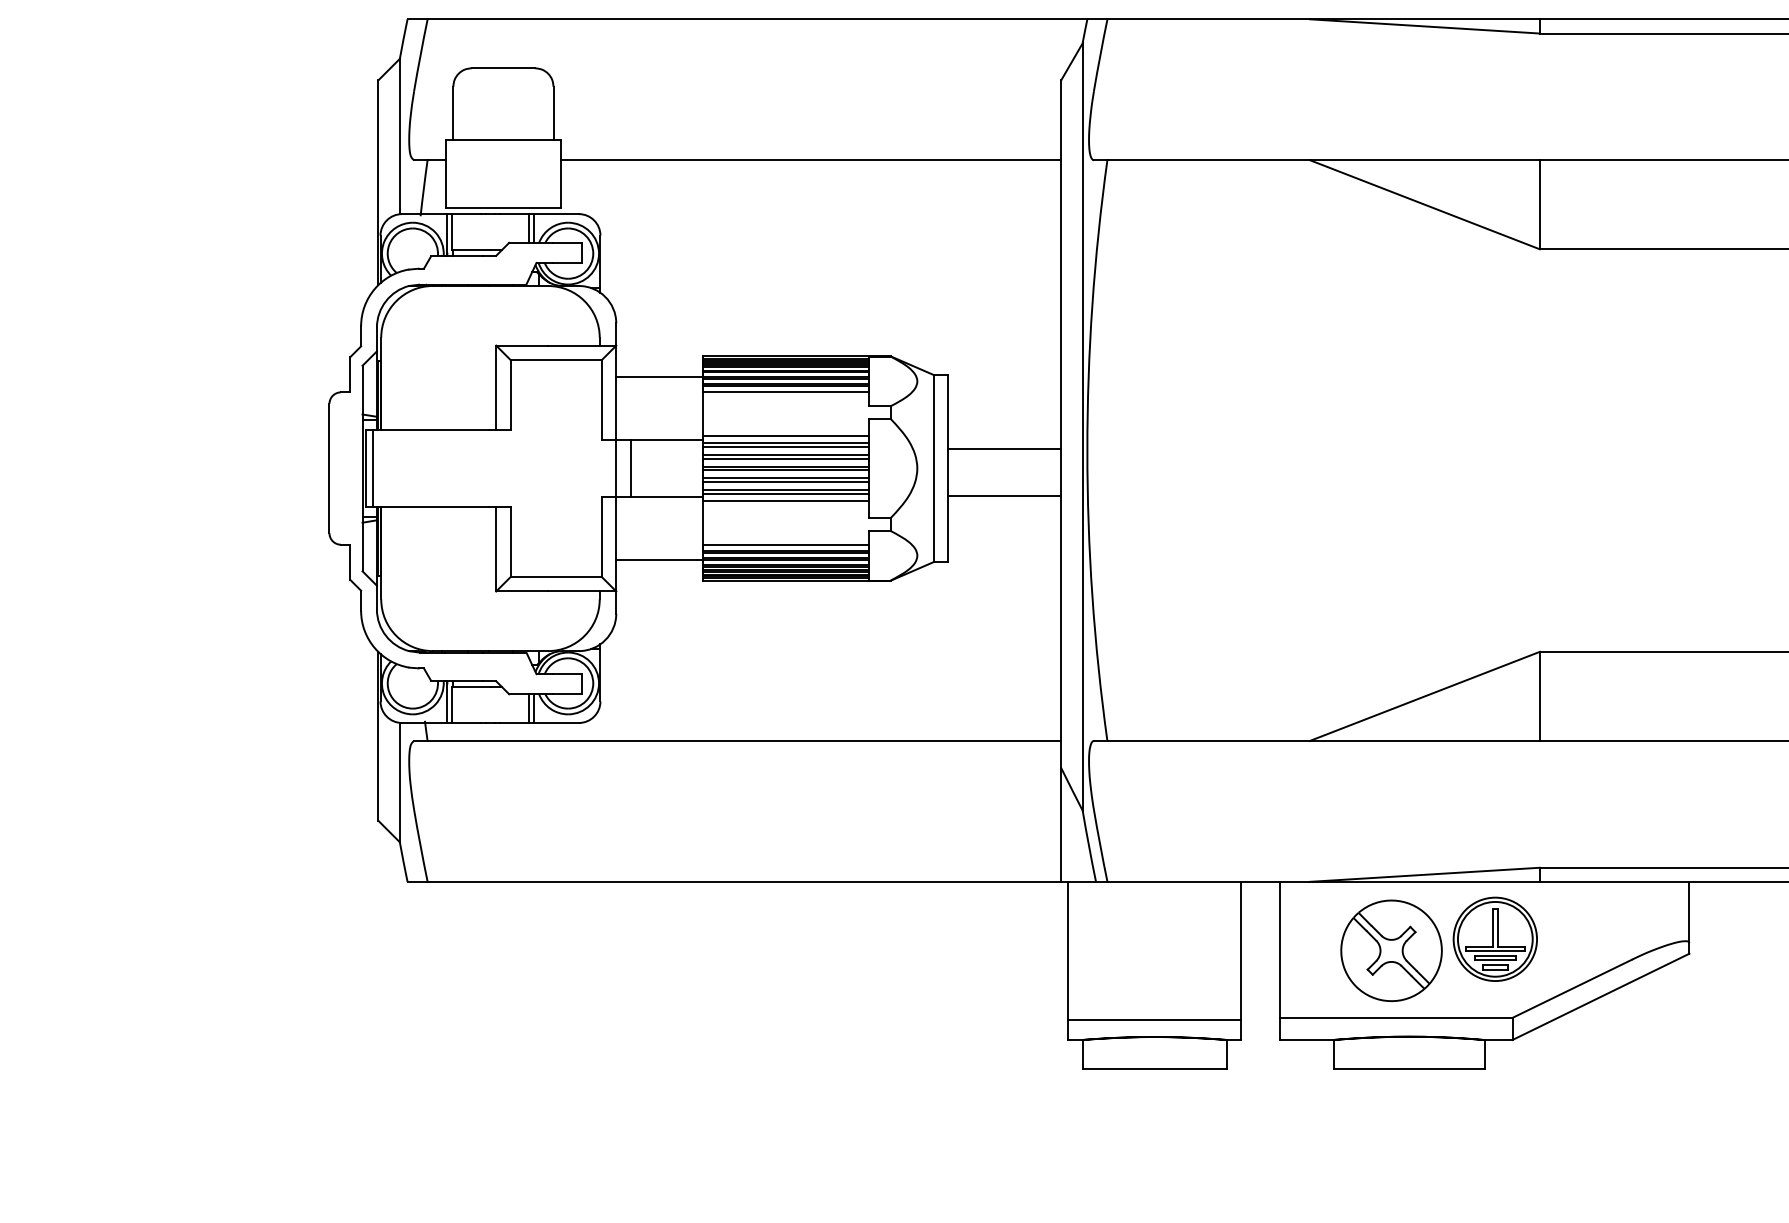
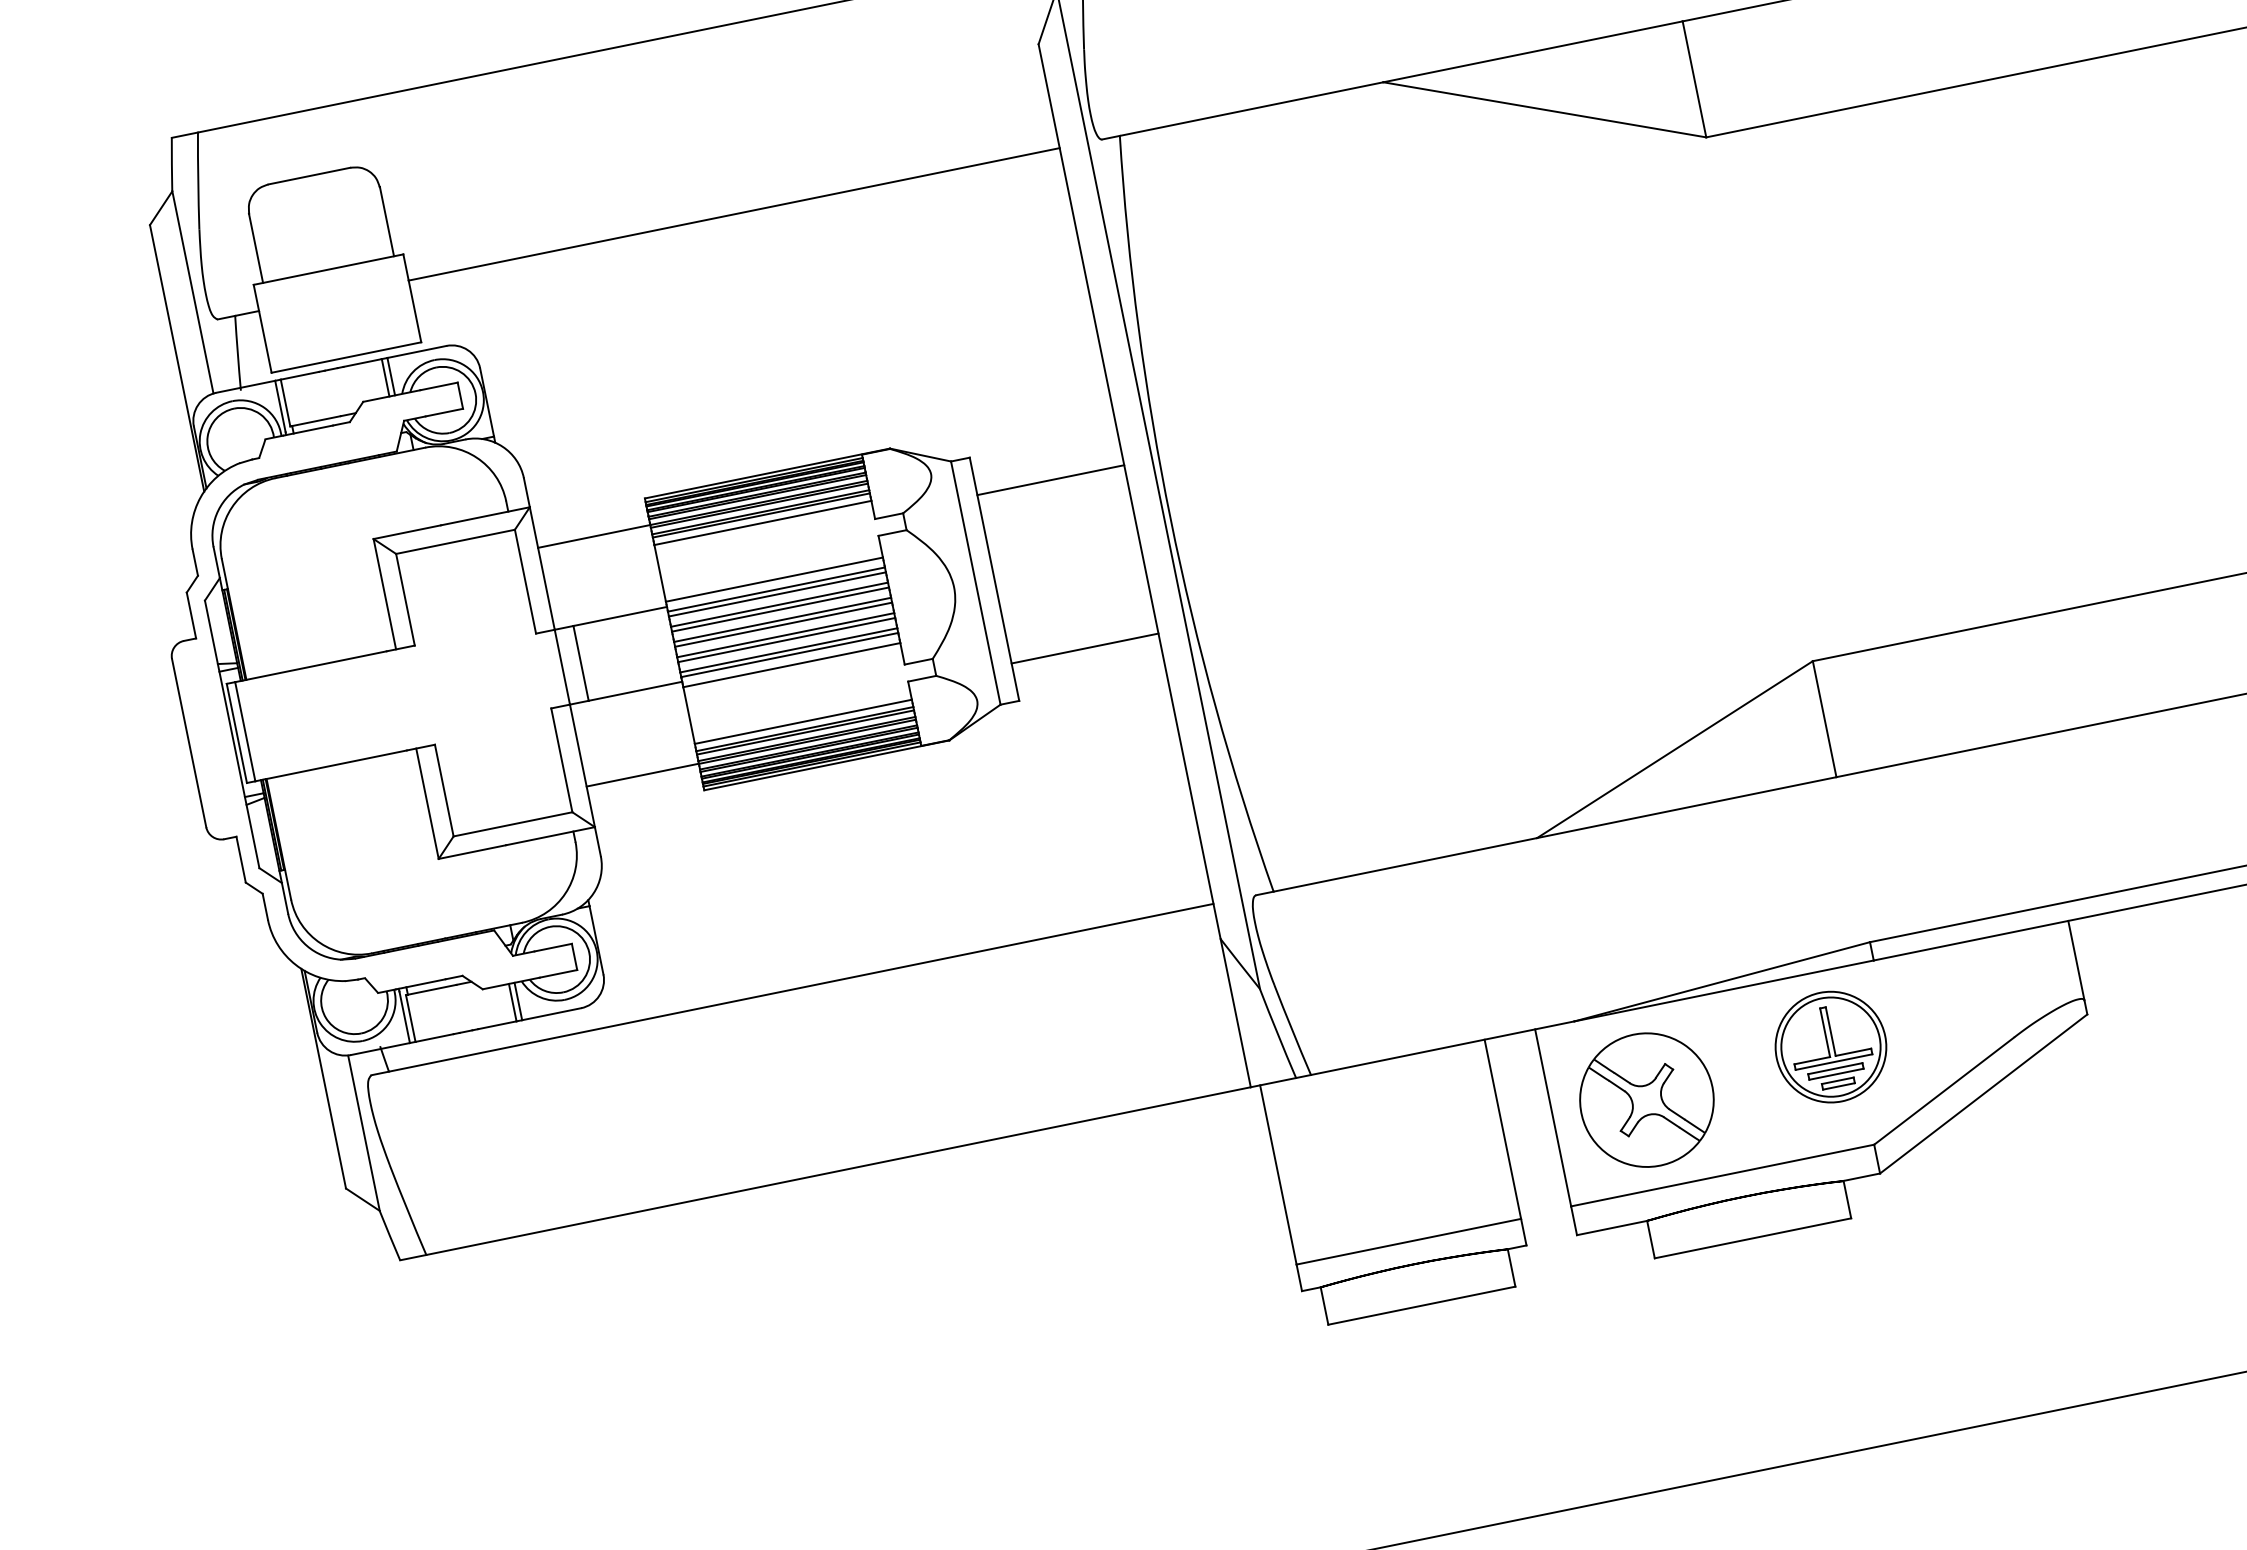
line: (1004, 448) -> (1050, 479), moved
line: (1004, 496) -> (1084, 648), moved
part: (1391, 950) -> (1646, 1099), moved

